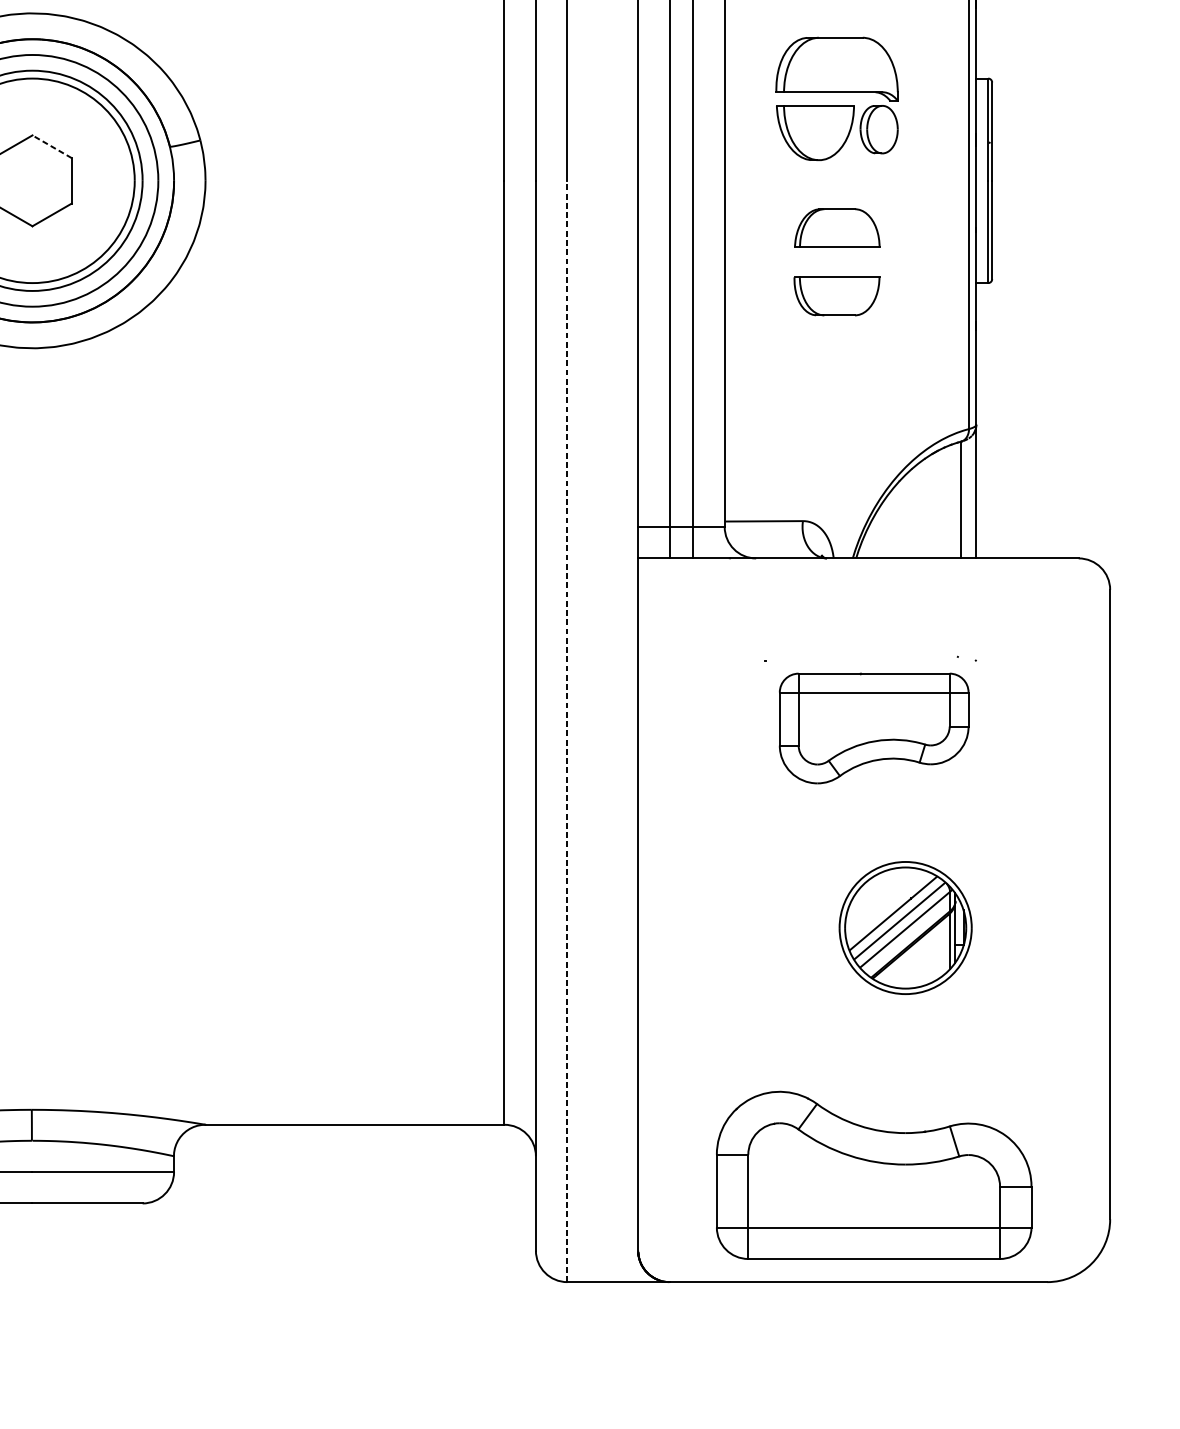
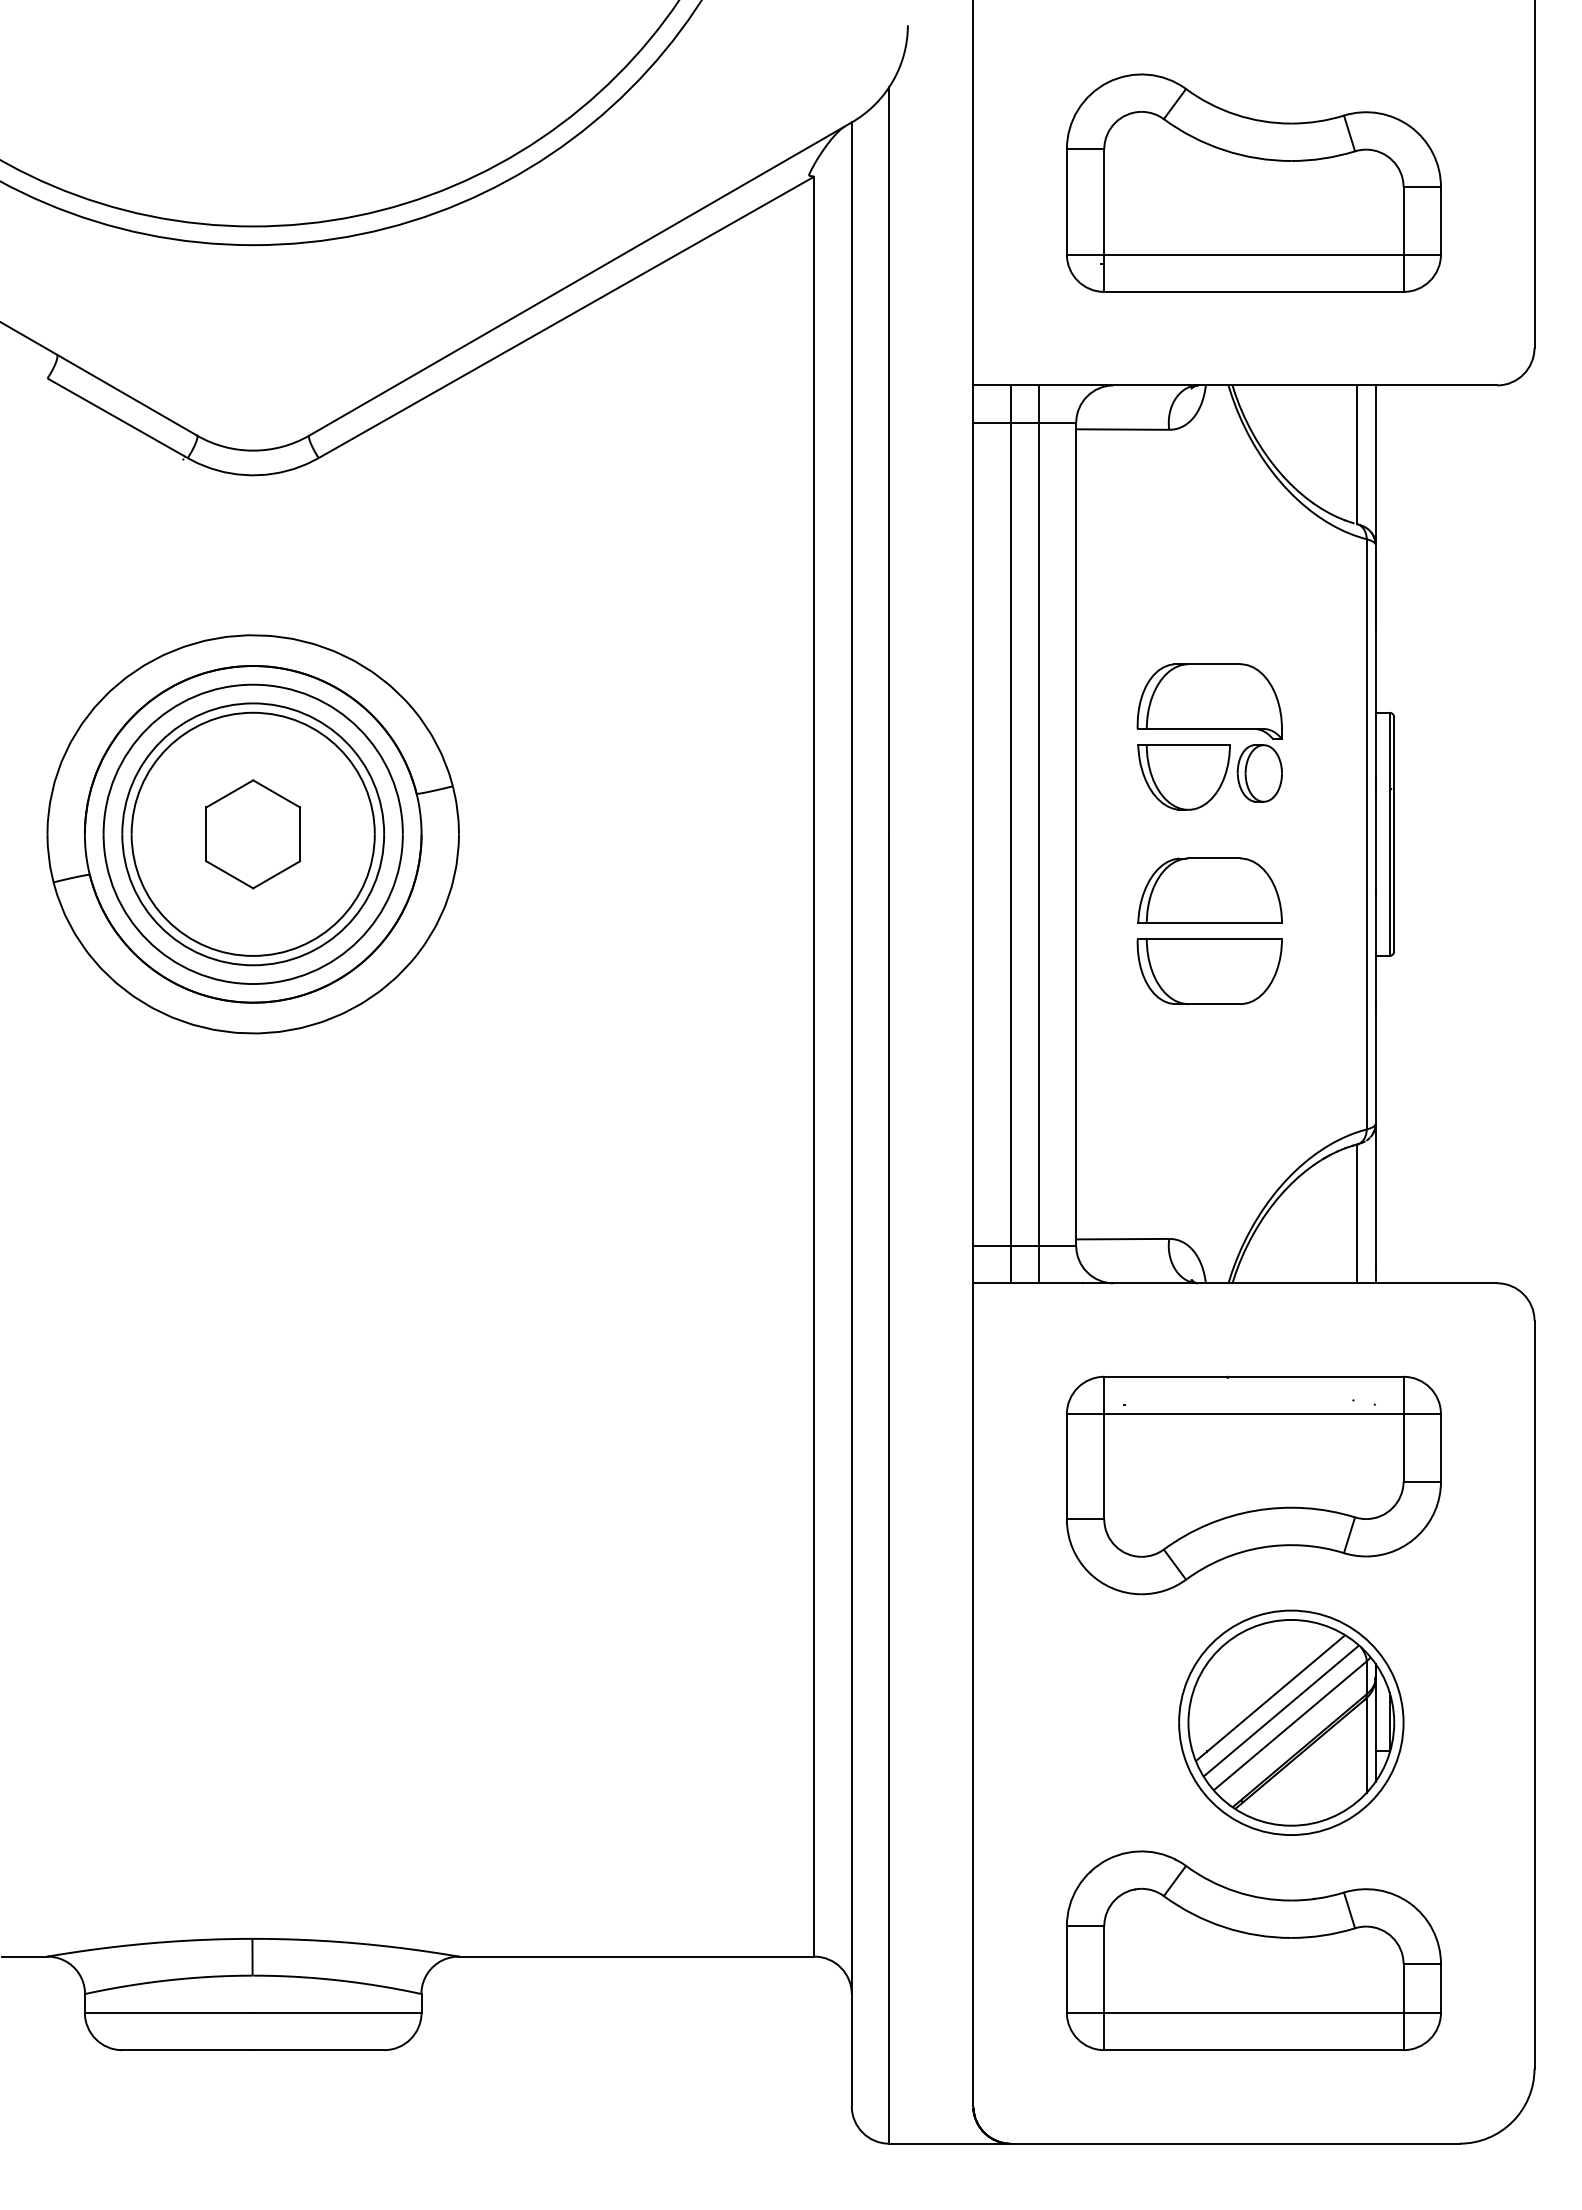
line: (52, 146) -> (276, 793), dashed -> solid
part: (836, 228) -> (1209, 890), size x1.43
part: (836, 296) -> (1209, 971), size x1.43
part: (873, 728) -> (1253, 1485), size x1.67
line: (567, 731) -> (889, 1489), dashed -> solid
part: (905, 927) -> (1291, 1722), size x1.43
part: (873, 1175) -> (1253, 1950), moved

